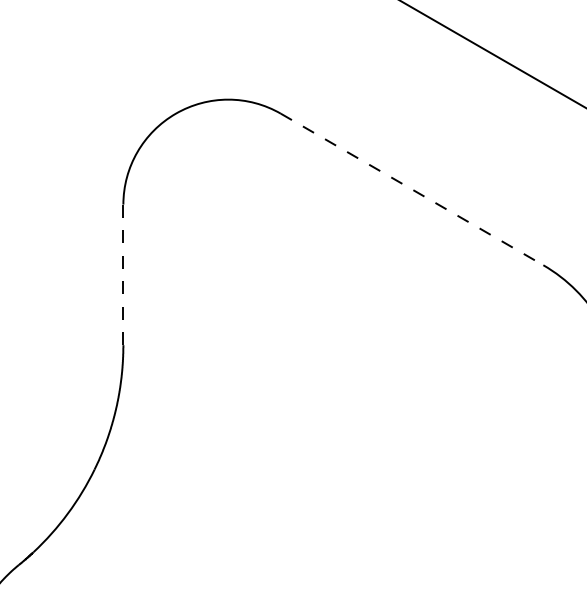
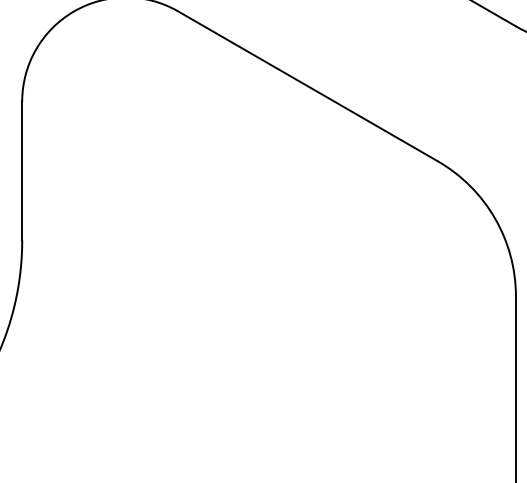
line: (412, 189) -> (308, 86), dashed -> solid
line: (123, 274) -> (22, 170), dashed -> solid

